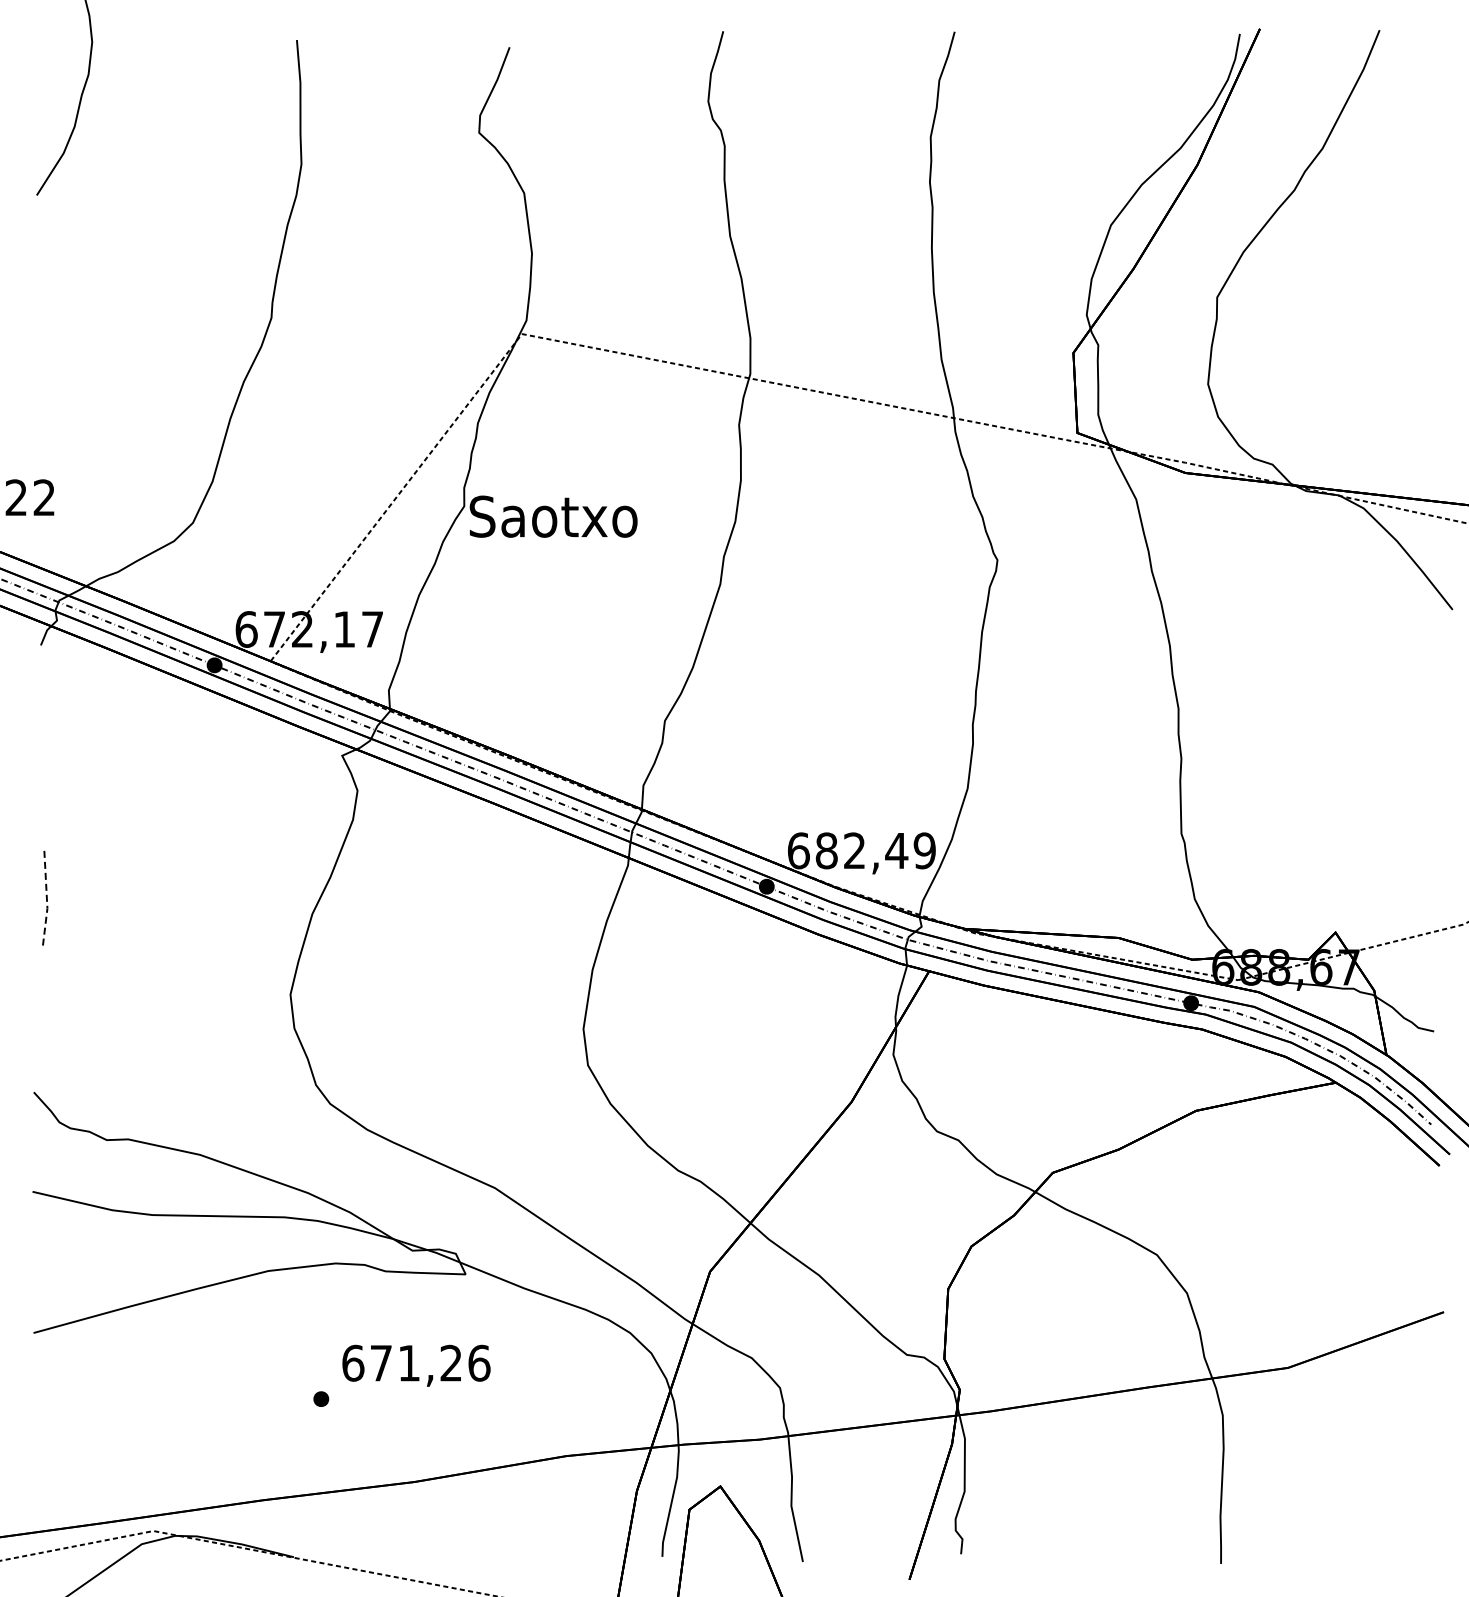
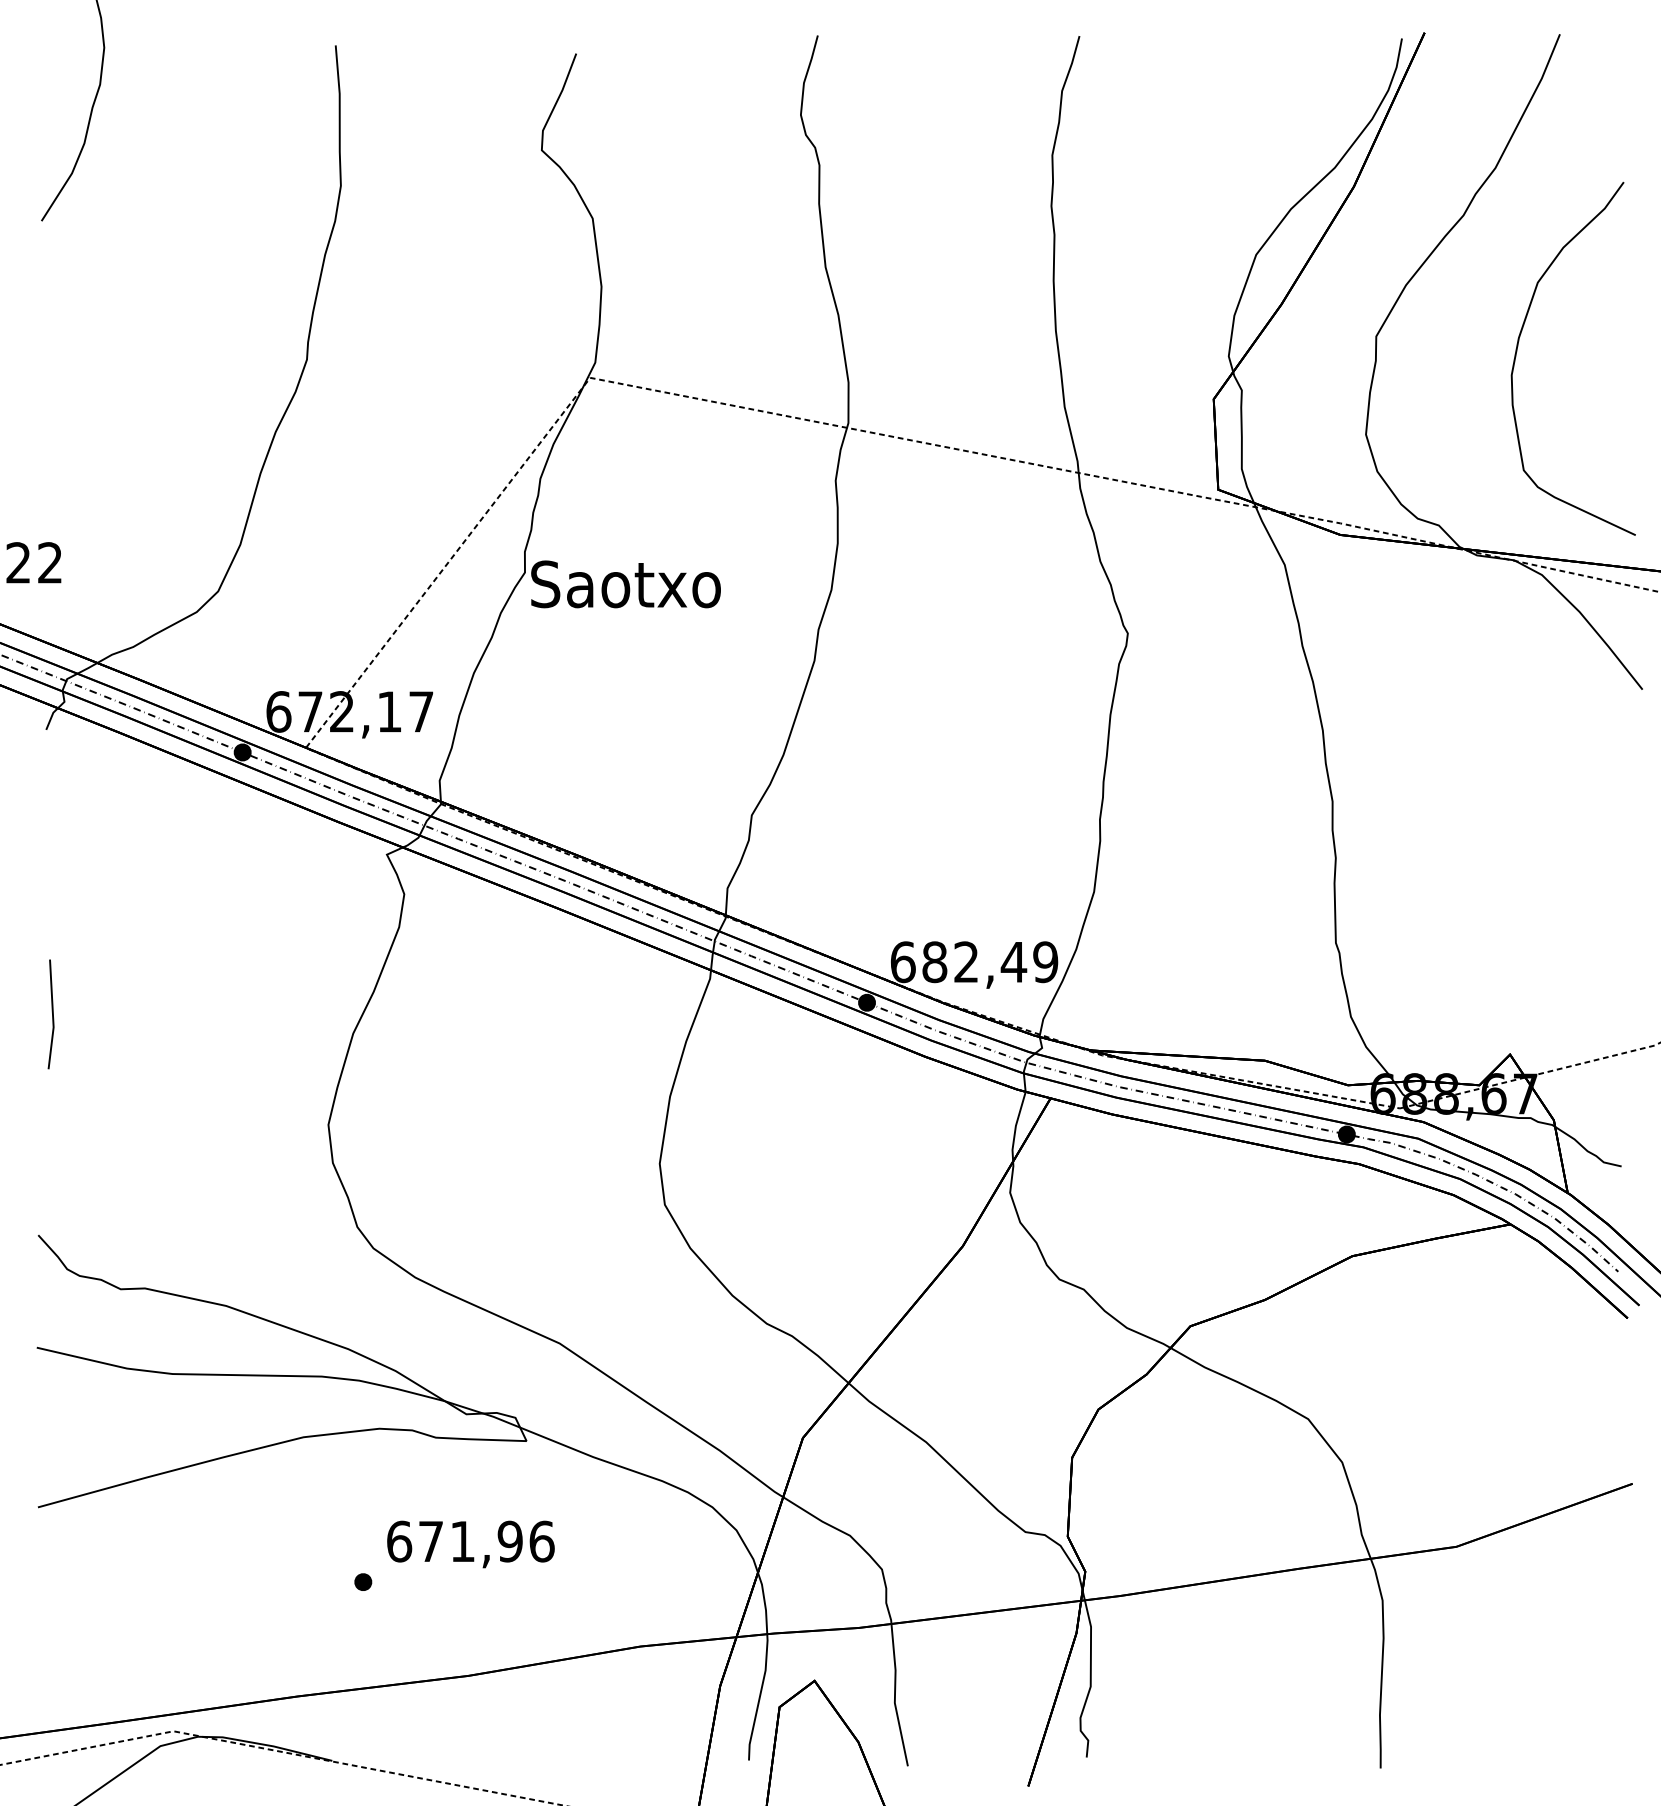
curve: (1343, 304) -> (1519, 344), added
line: (46, 897) -> (52, 1014), dashed -> solid
text: (451, 1363) -> (510, 1541), 671,26 -> 671,96

